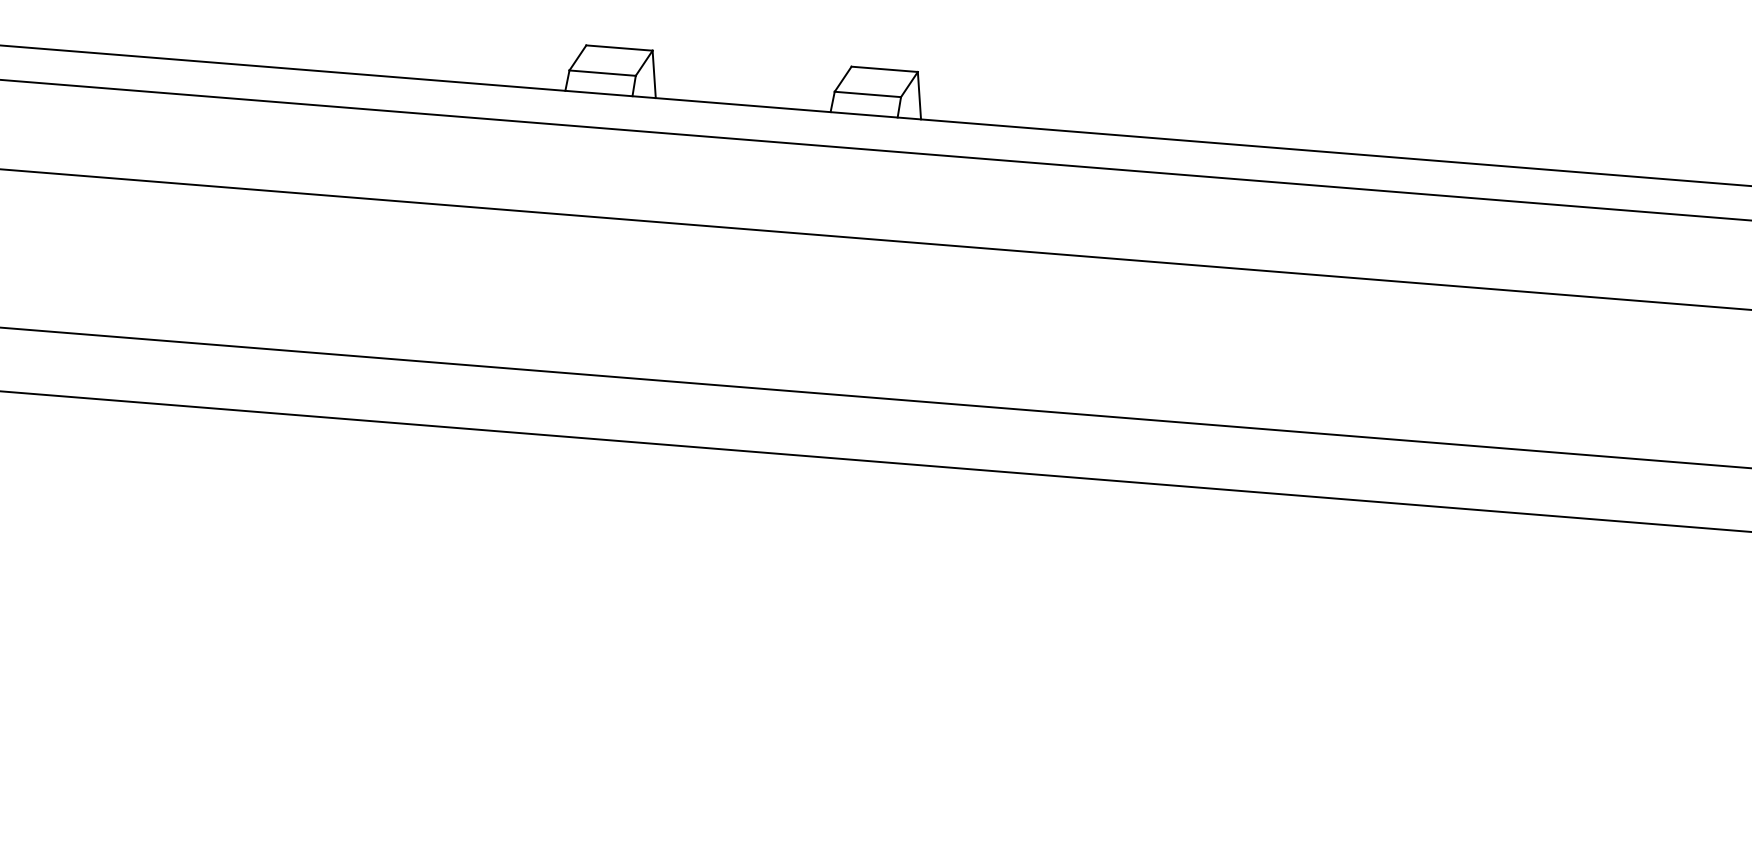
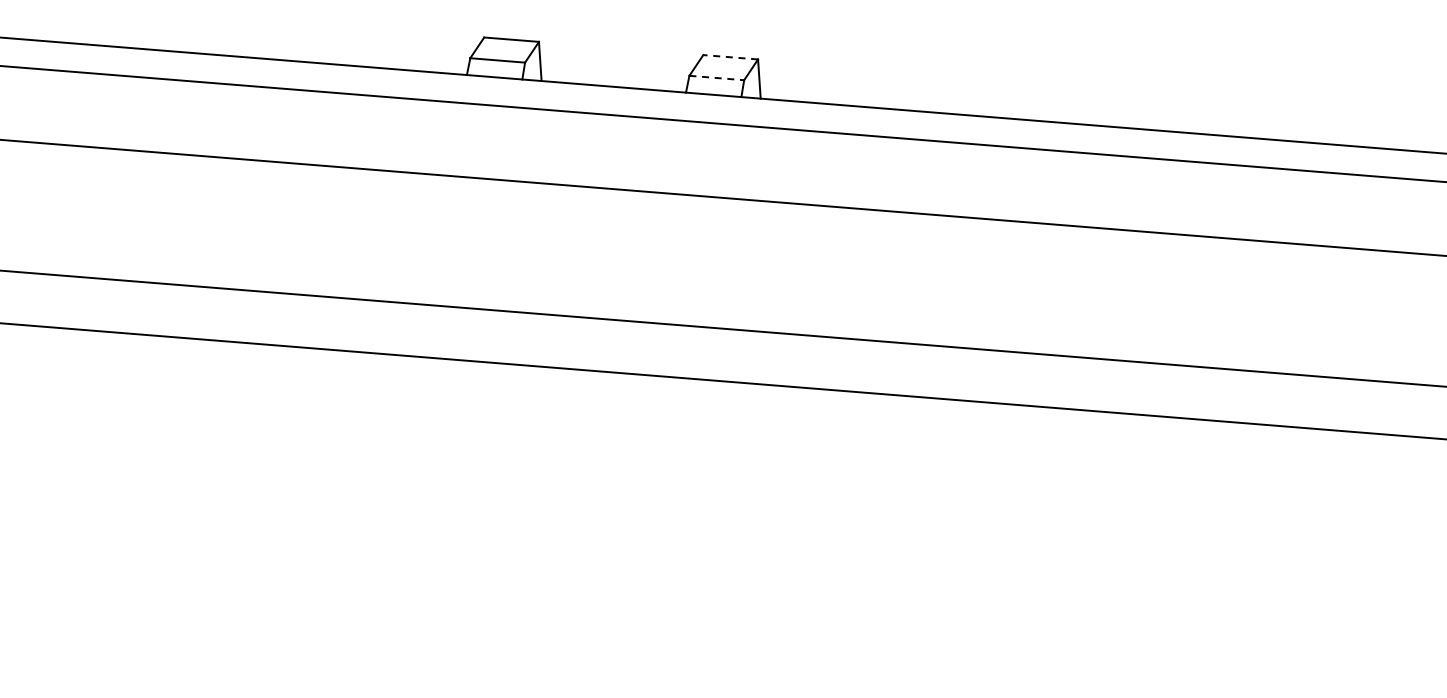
line: (884, 69) -> (730, 57), solid -> dashed
line: (868, 95) -> (717, 78), solid -> dashed

